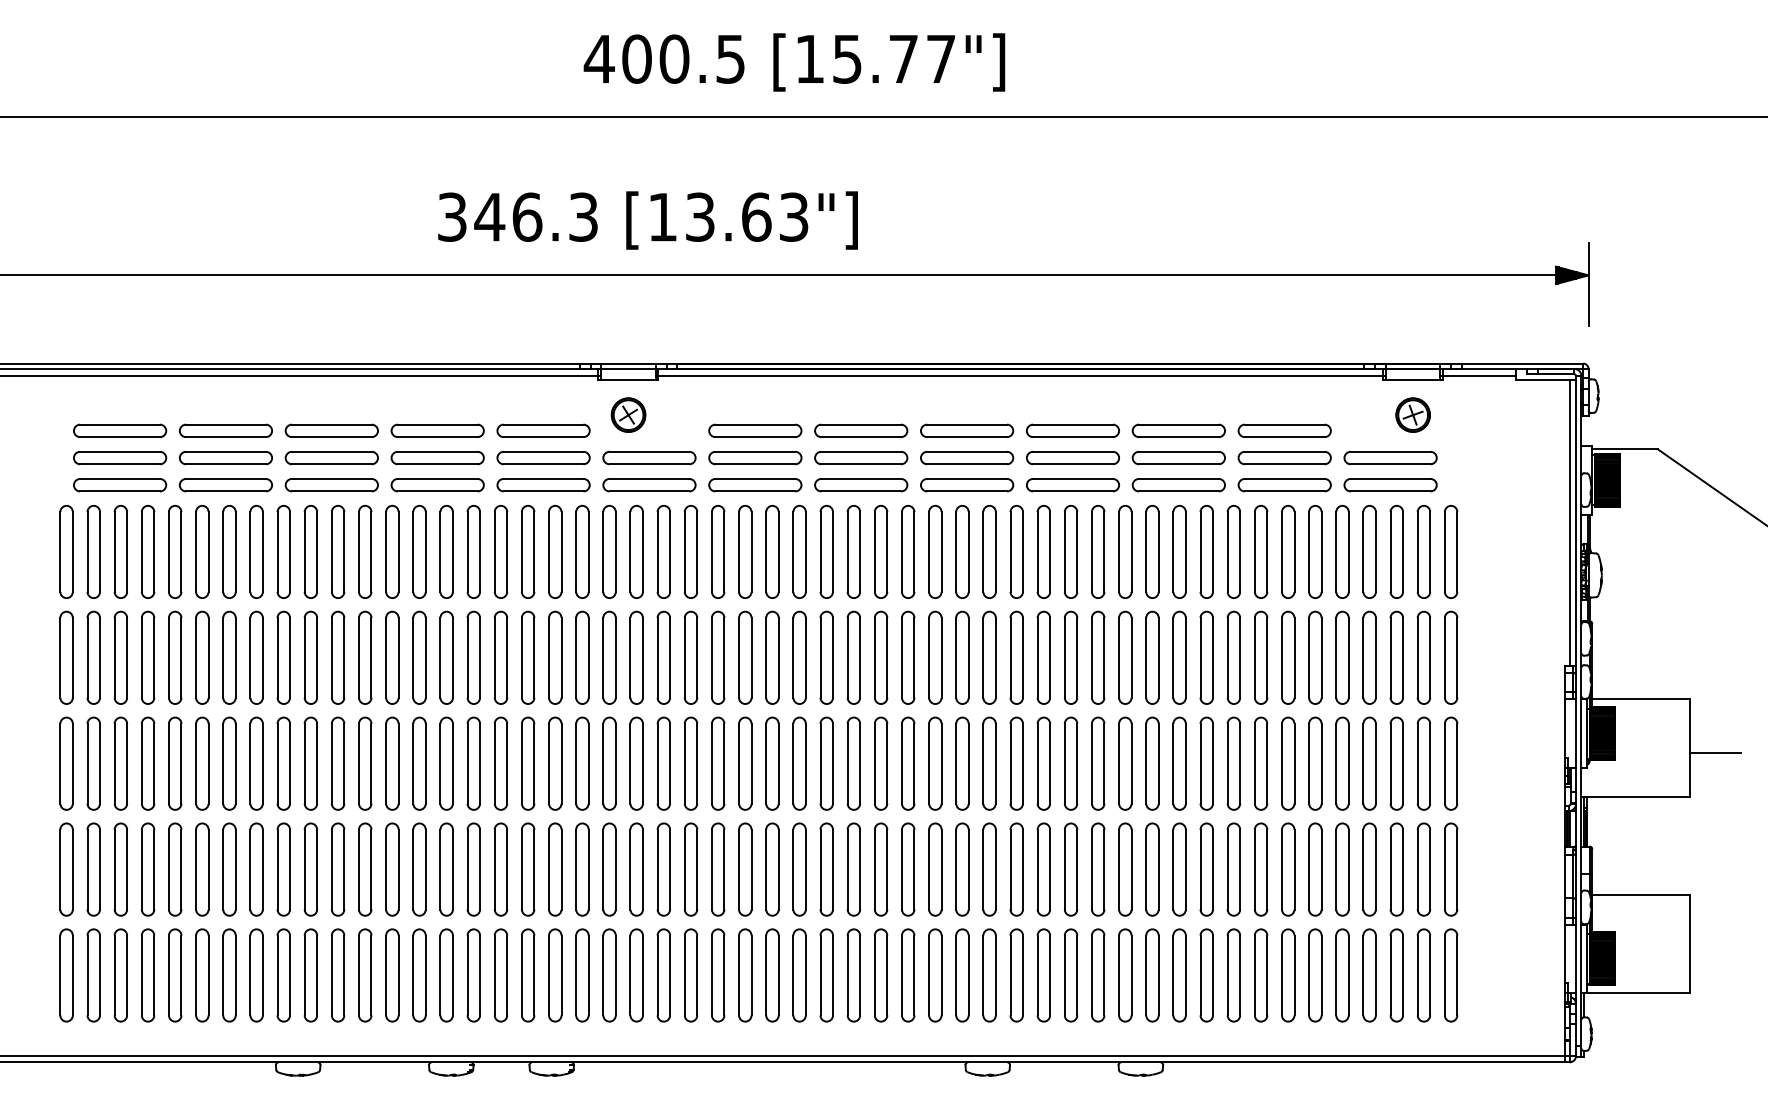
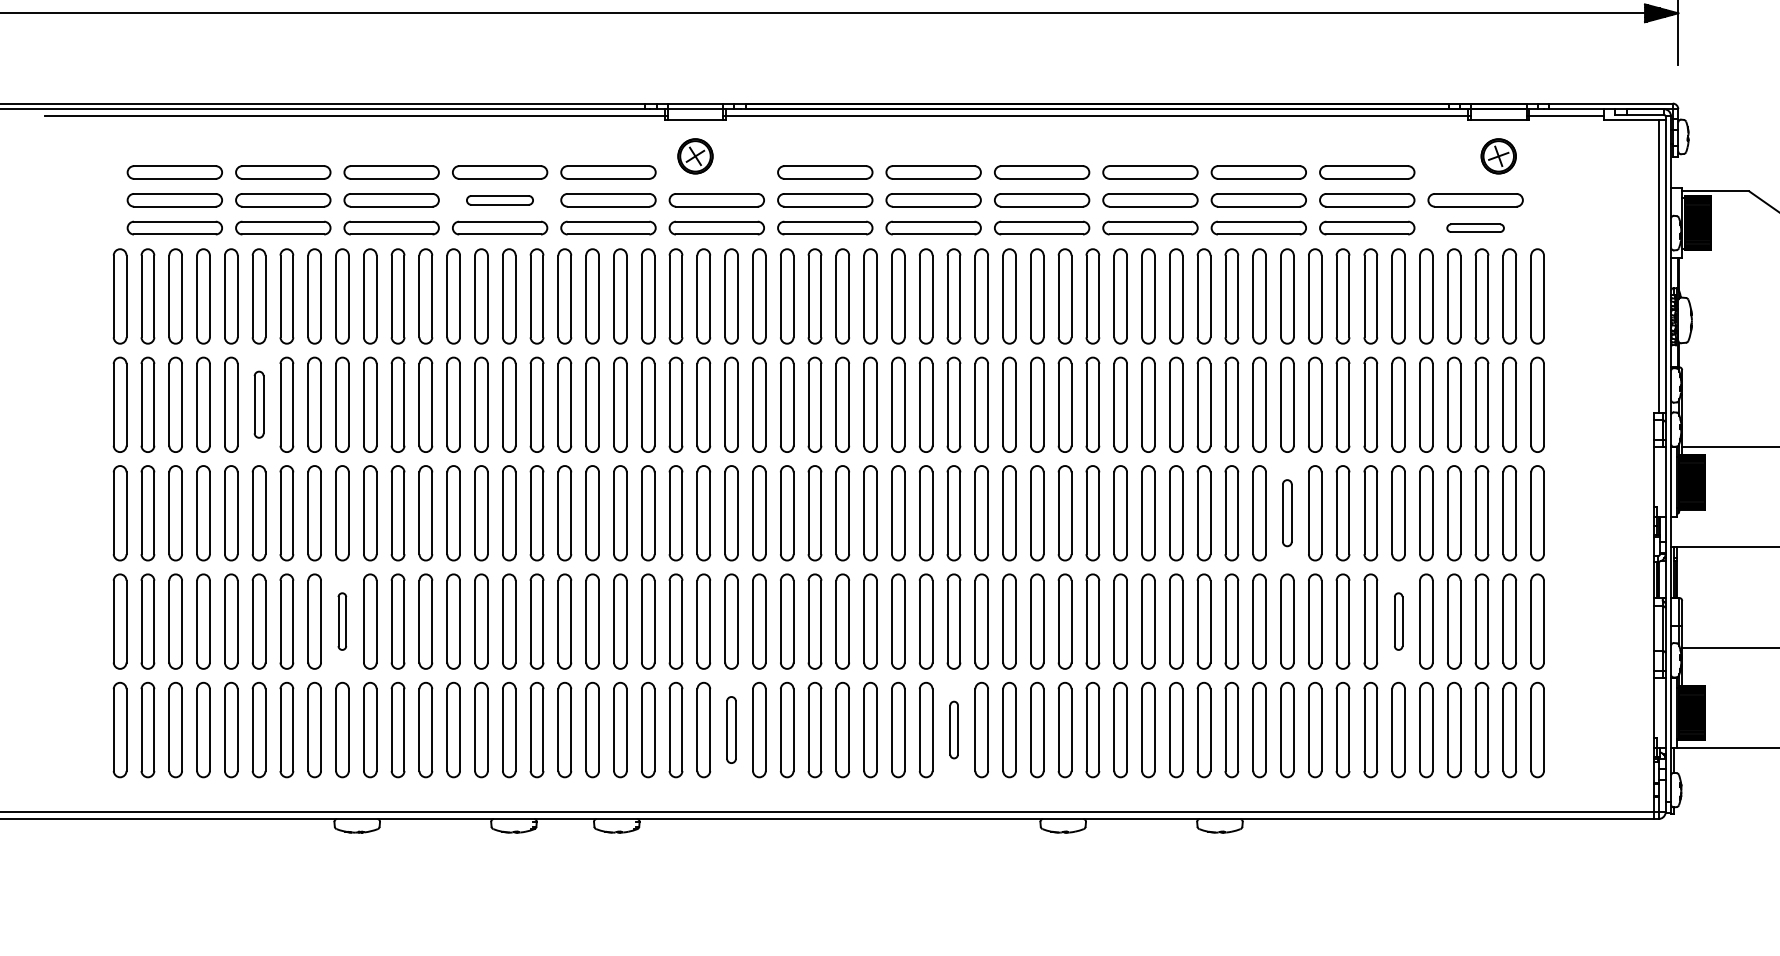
part: (437, 458) -> (499, 200), size x0.7
part: (1390, 485) -> (1475, 228), size x0.6
part: (202, 657) -> (259, 404), size x0.7
part: (1206, 763) -> (1287, 513), size x0.7
part: (283, 869) -> (342, 621), size x0.6
part: (1315, 869) -> (1398, 621), size x0.6
part: (663, 975) -> (731, 730), size x0.7
part: (881, 975) -> (954, 730), size x0.6

